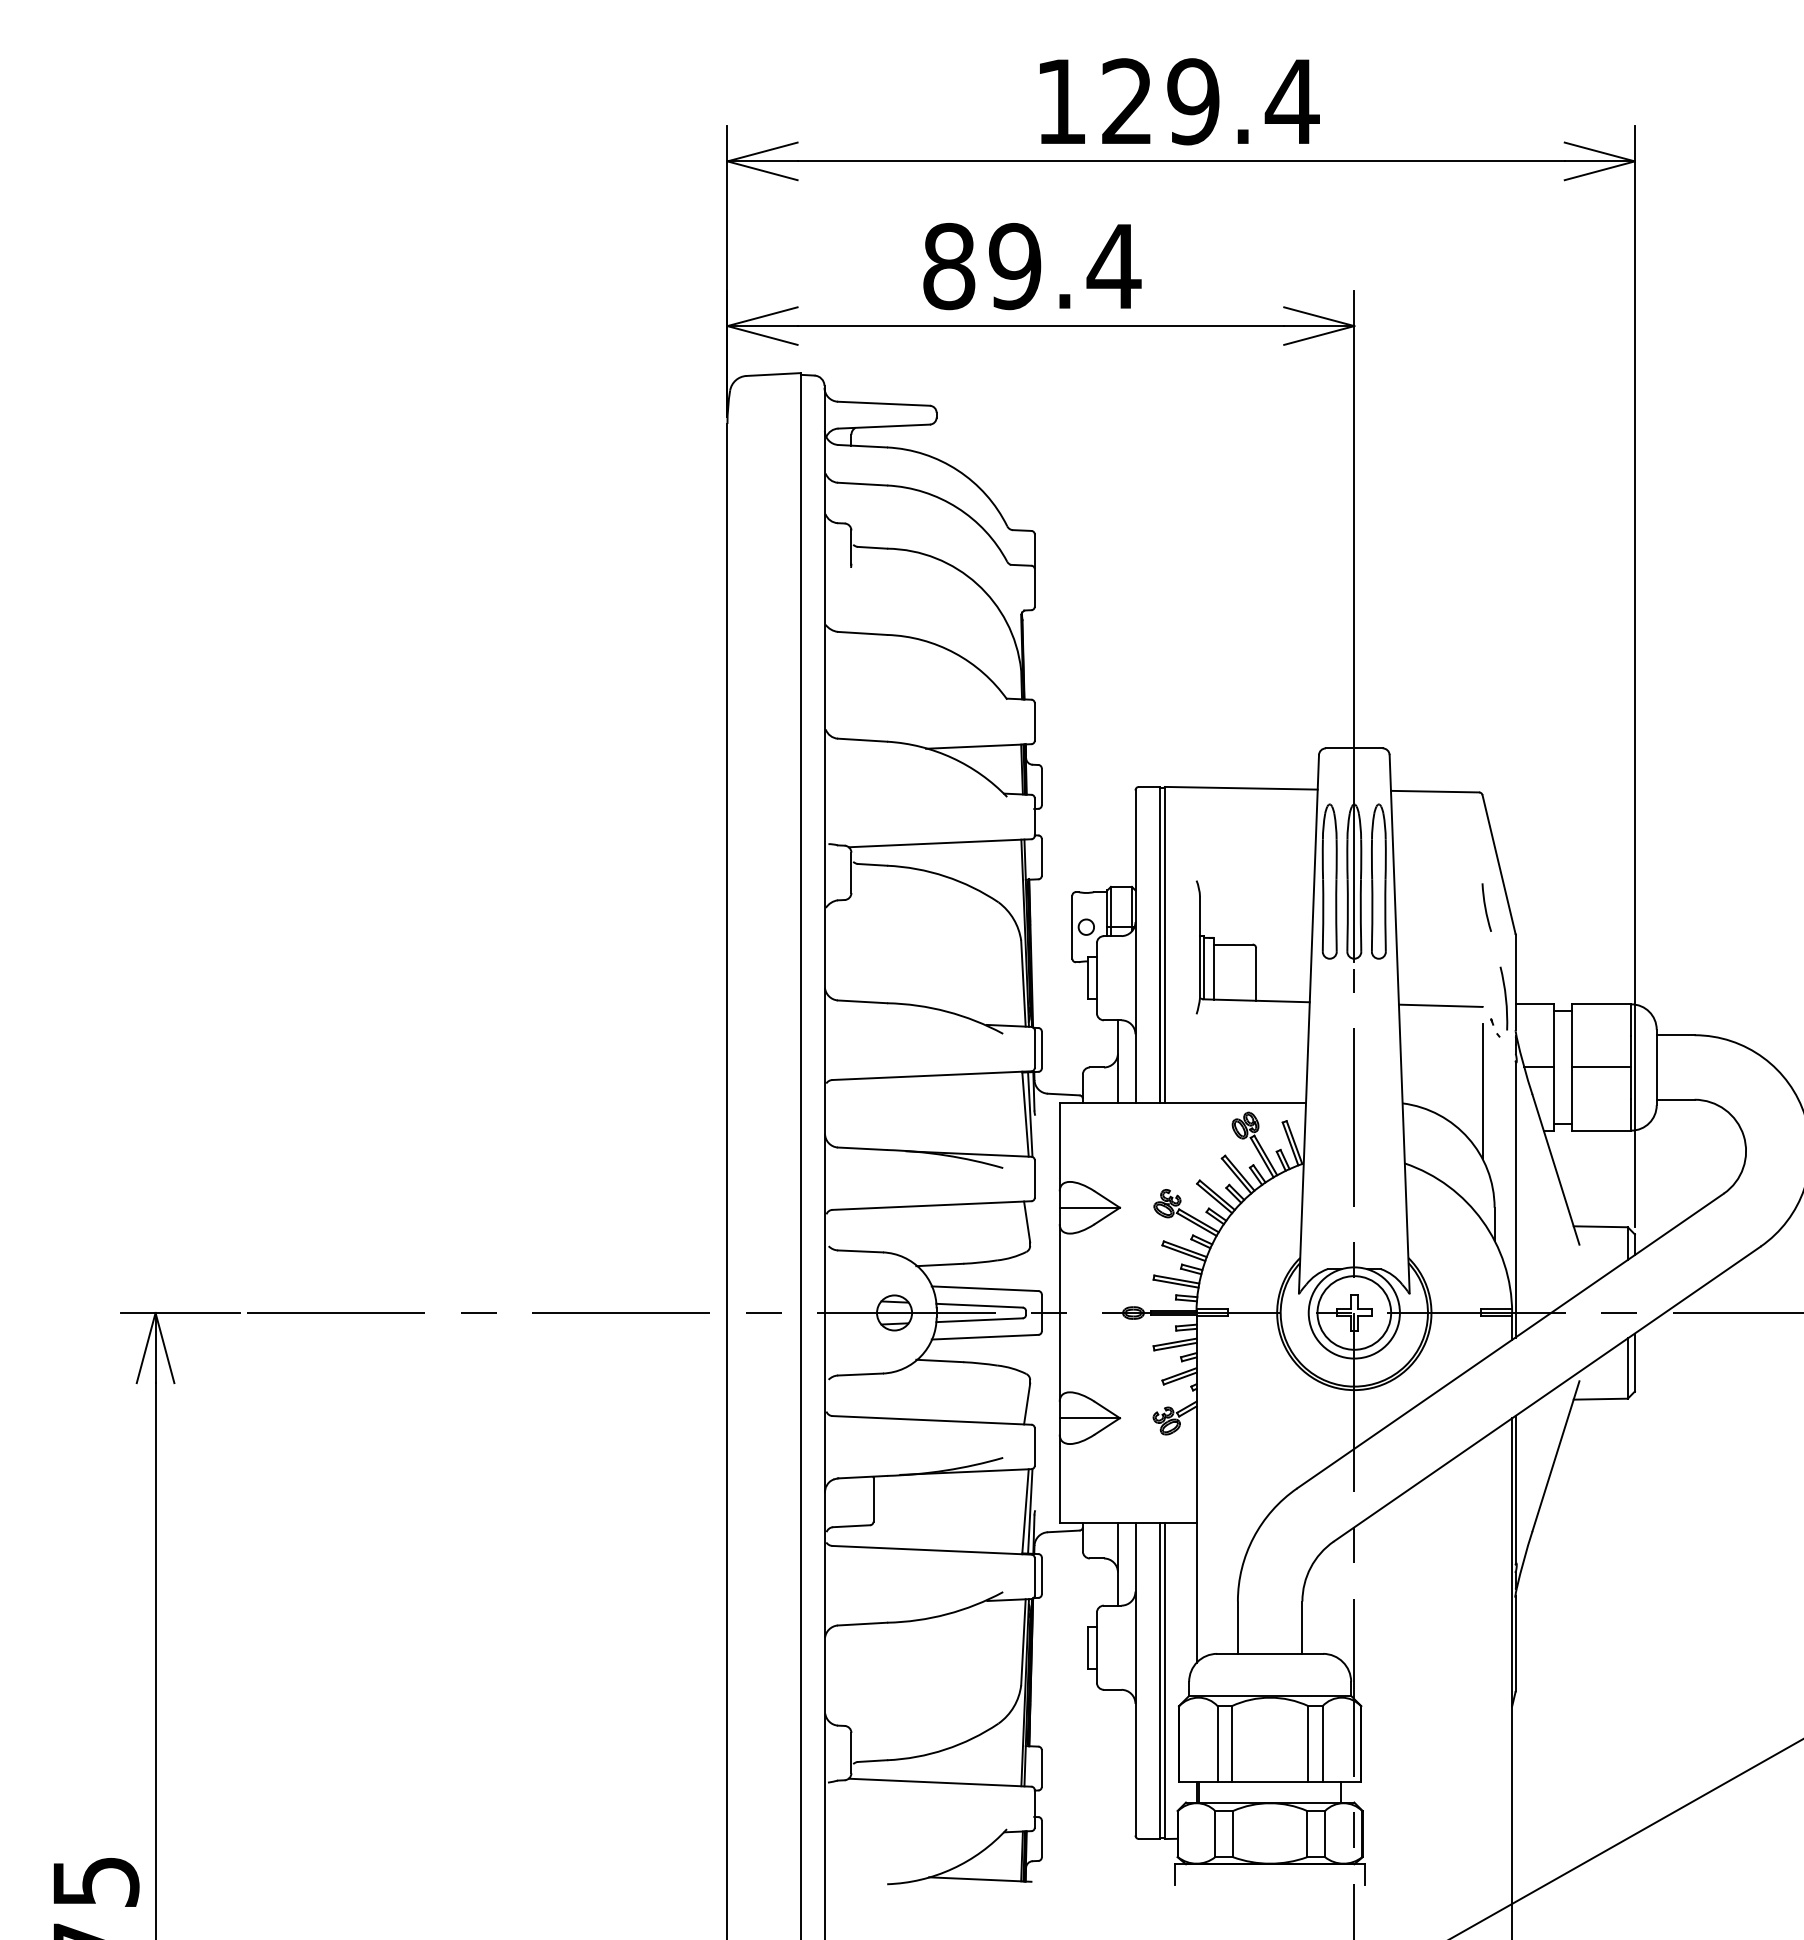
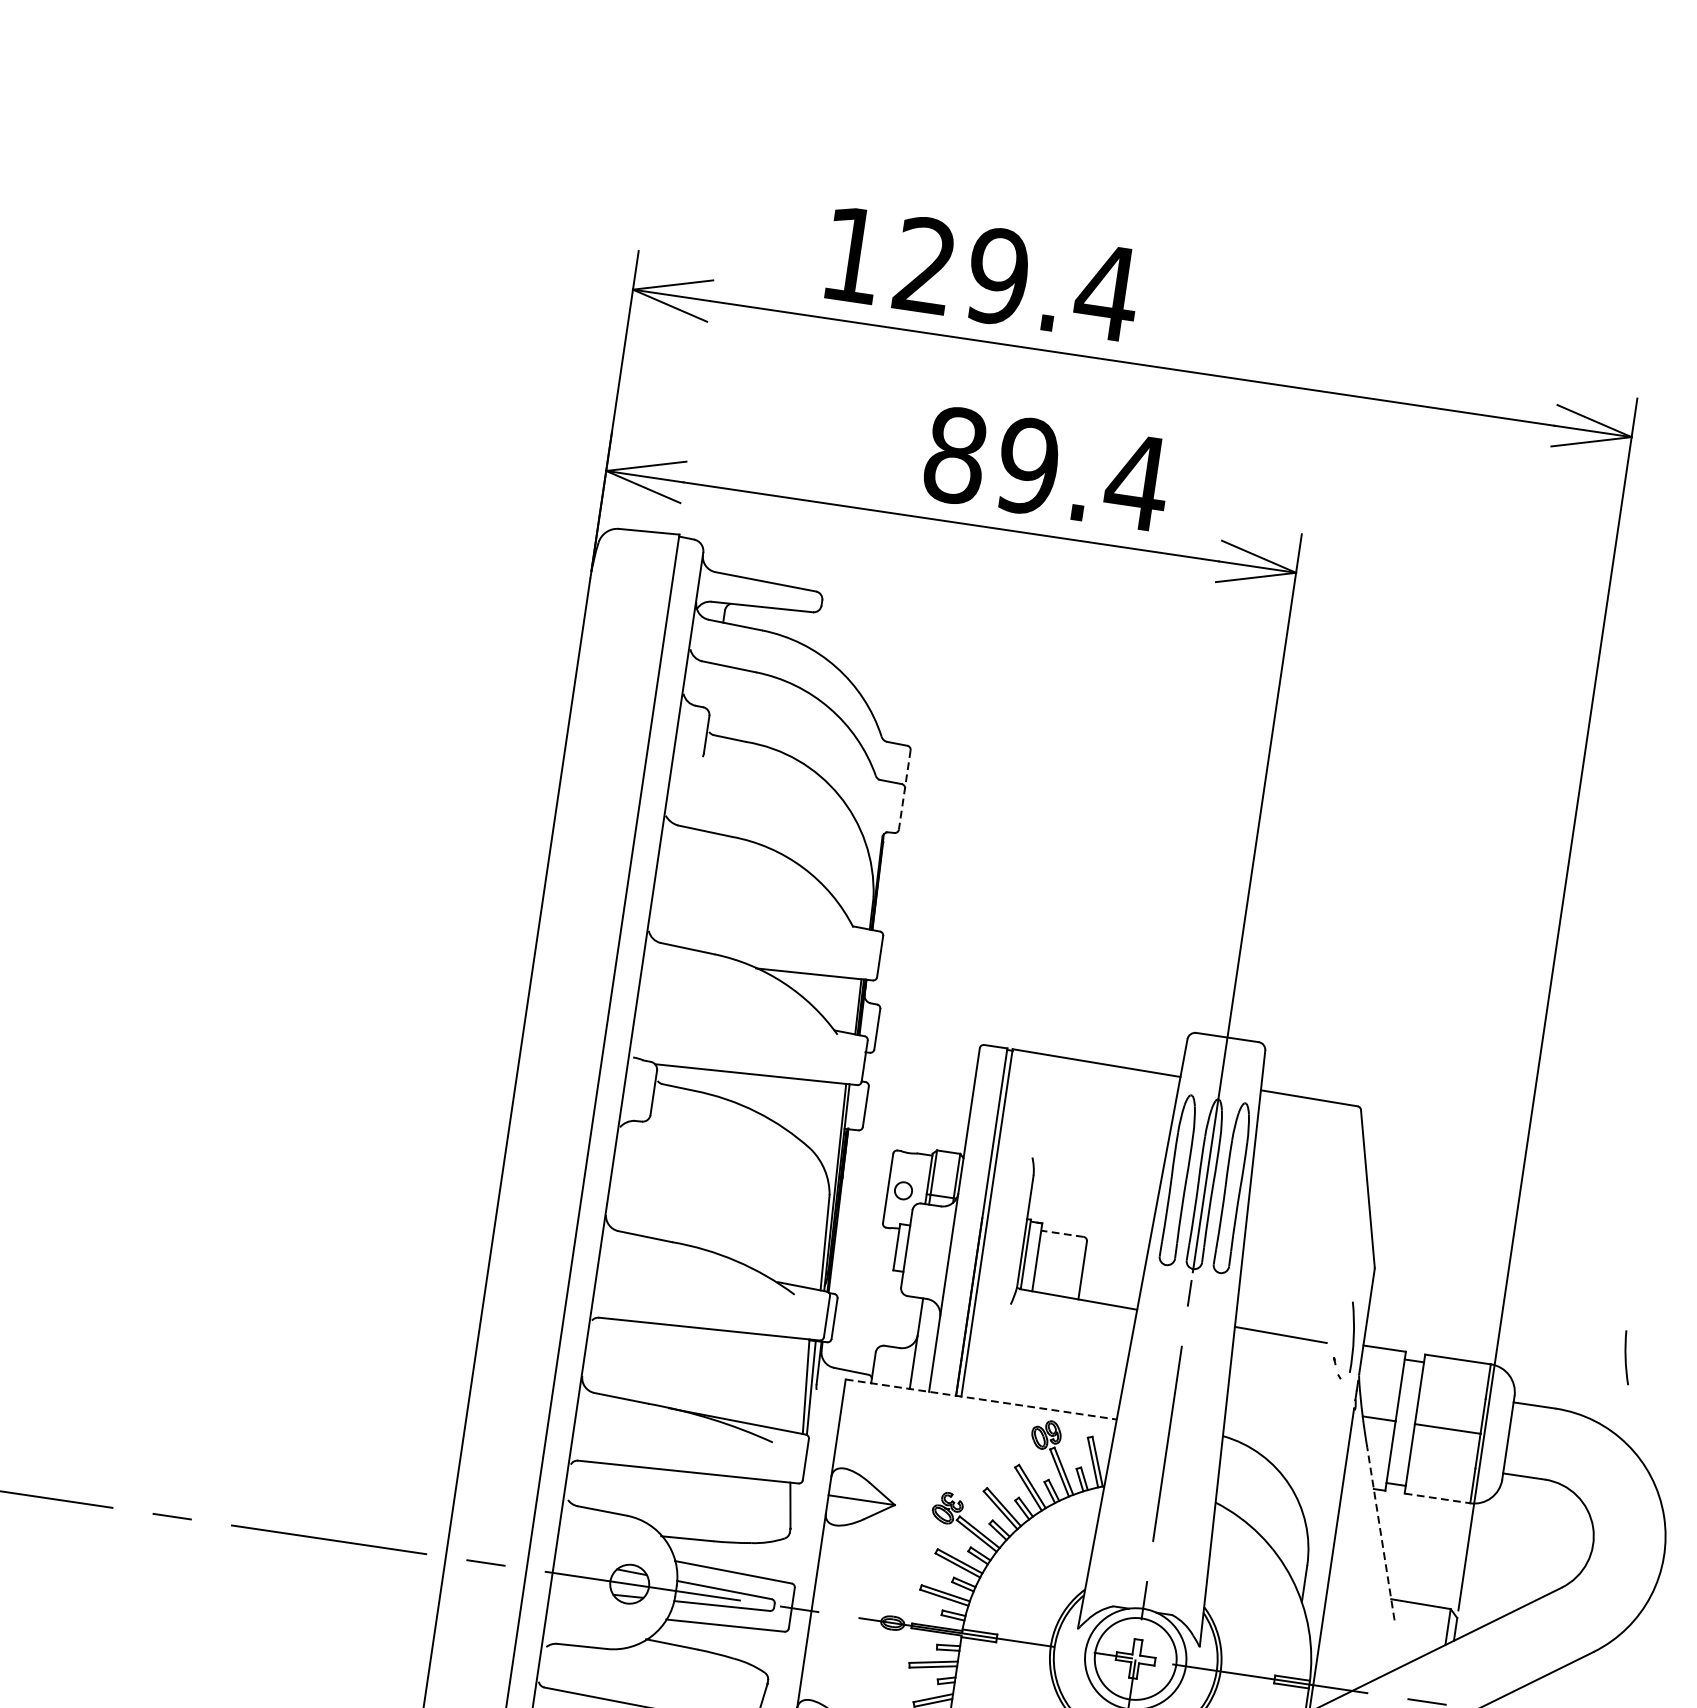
text: (1179, 101) -> (982, 273), moved
text: (1032, 266) -> (1047, 469), moved
line: (1034, 571) -> (904, 790), solid -> dashed
arc: (1486, 907) -> (1626, 1357), moved
line: (1232, 944) -> (1061, 1233), solid -> dashed
line: (1482, 1090) -> (1312, 1434), removed
line: (1183, 1102) -> (981, 1399), solid -> dashed
line: (1601, 1130) -> (1437, 1498), solid -> dashed
line: (1555, 1169) -> (1380, 1533), solid -> dashed

